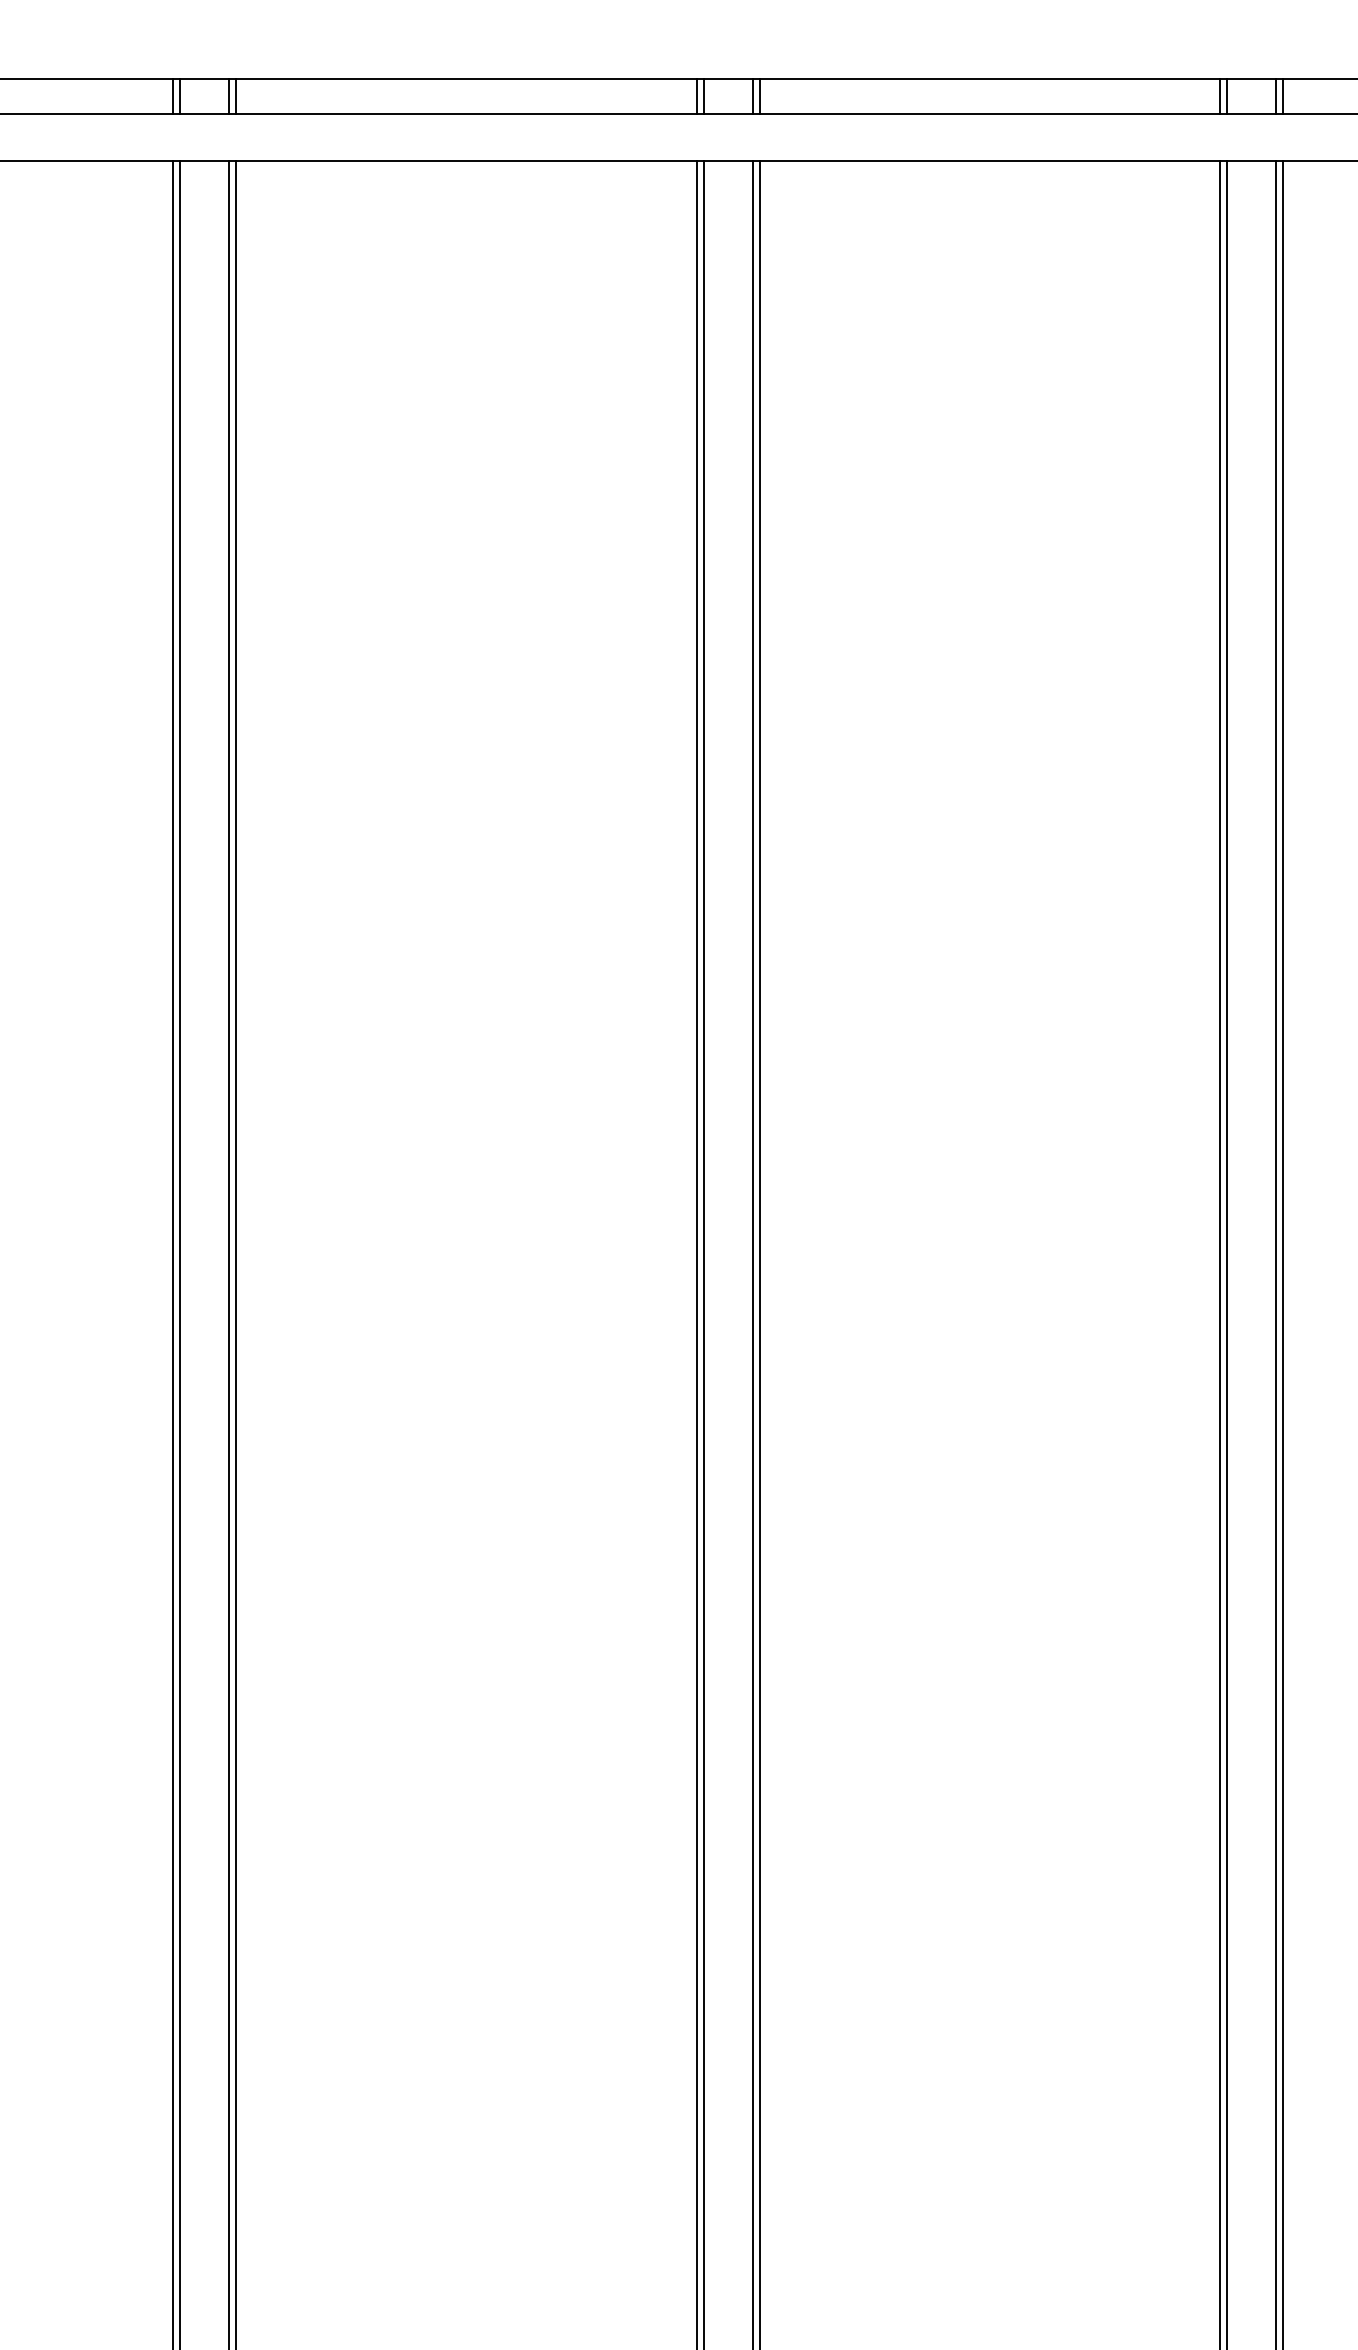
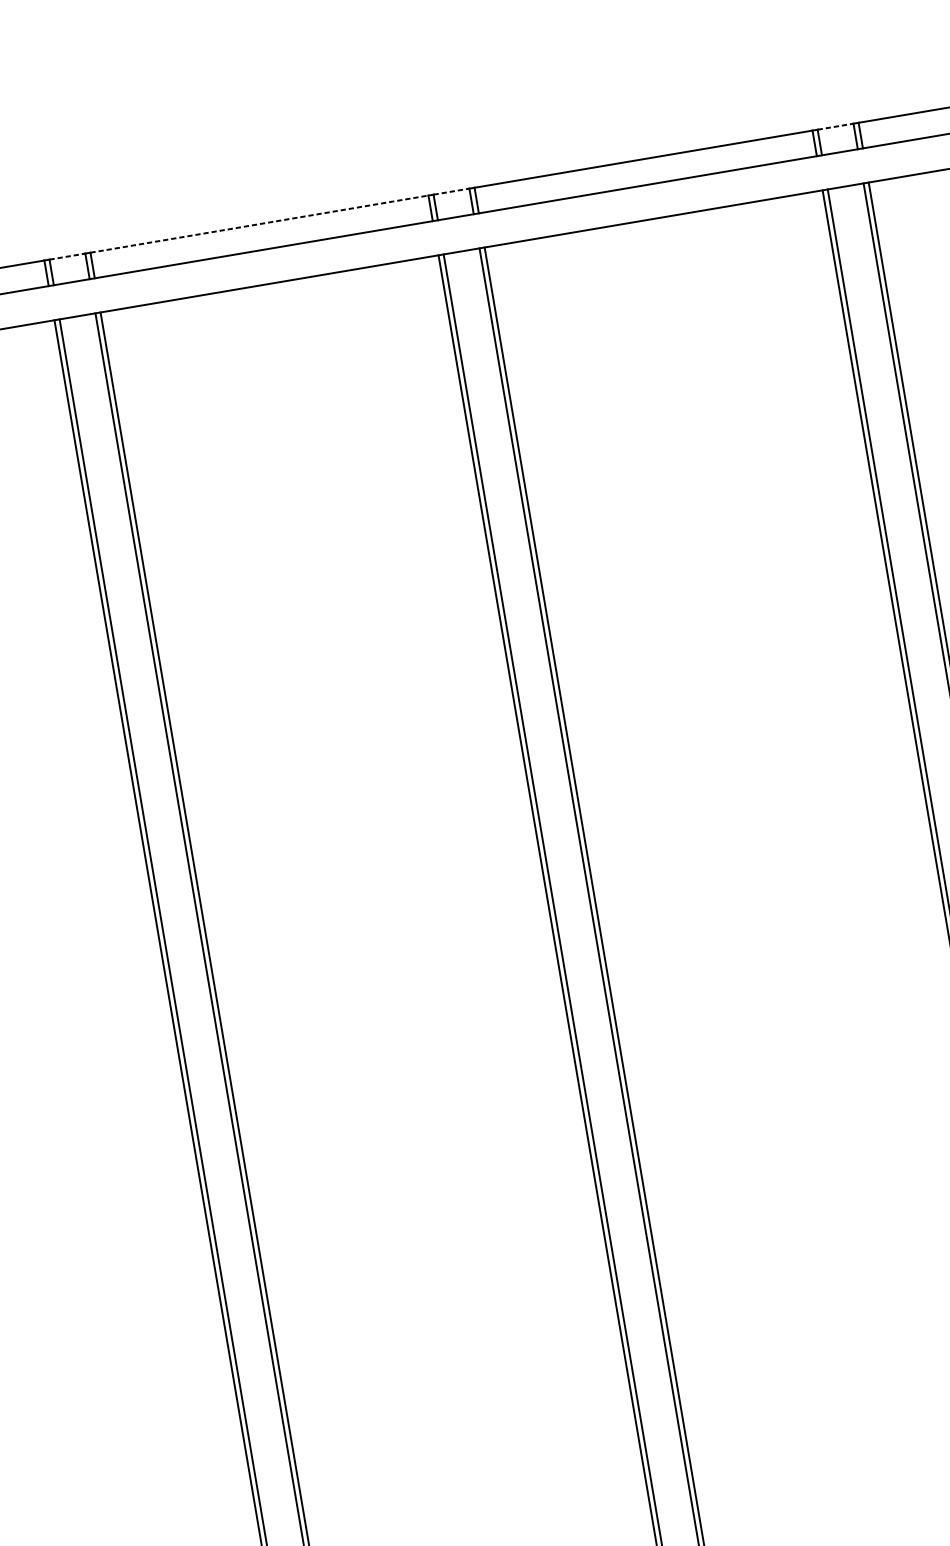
line: (205, 79) -> (67, 256), solid -> dashed
line: (467, 79) -> (260, 224), solid -> dashed
line: (728, 79) -> (451, 191), solid -> dashed
line: (1252, 79) -> (836, 126), solid -> dashed

